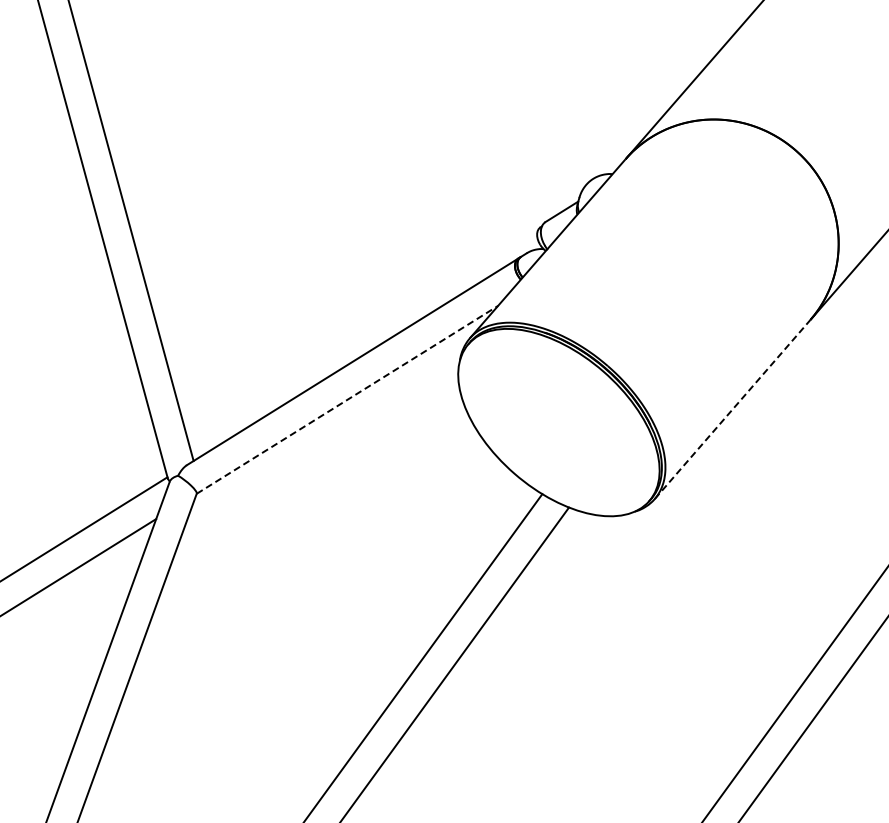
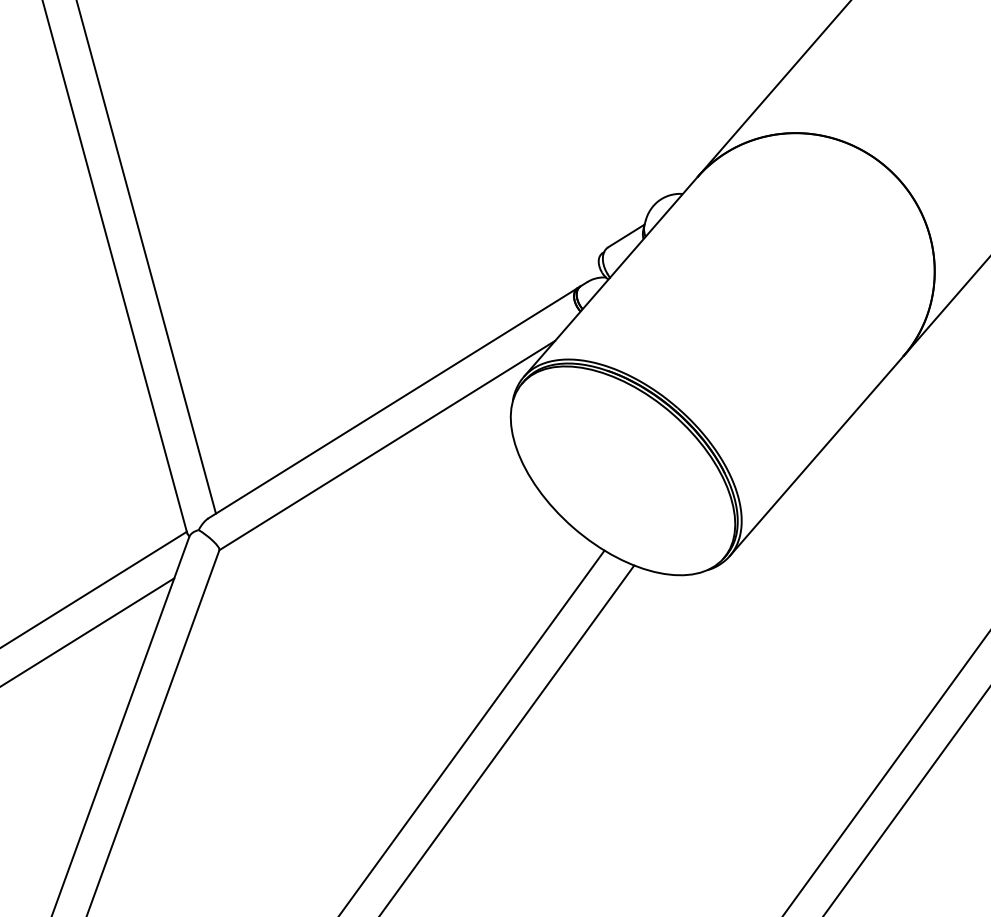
line: (347, 399) -> (387, 445), dashed -> solid
line: (732, 409) -> (816, 456), dashed -> solid

